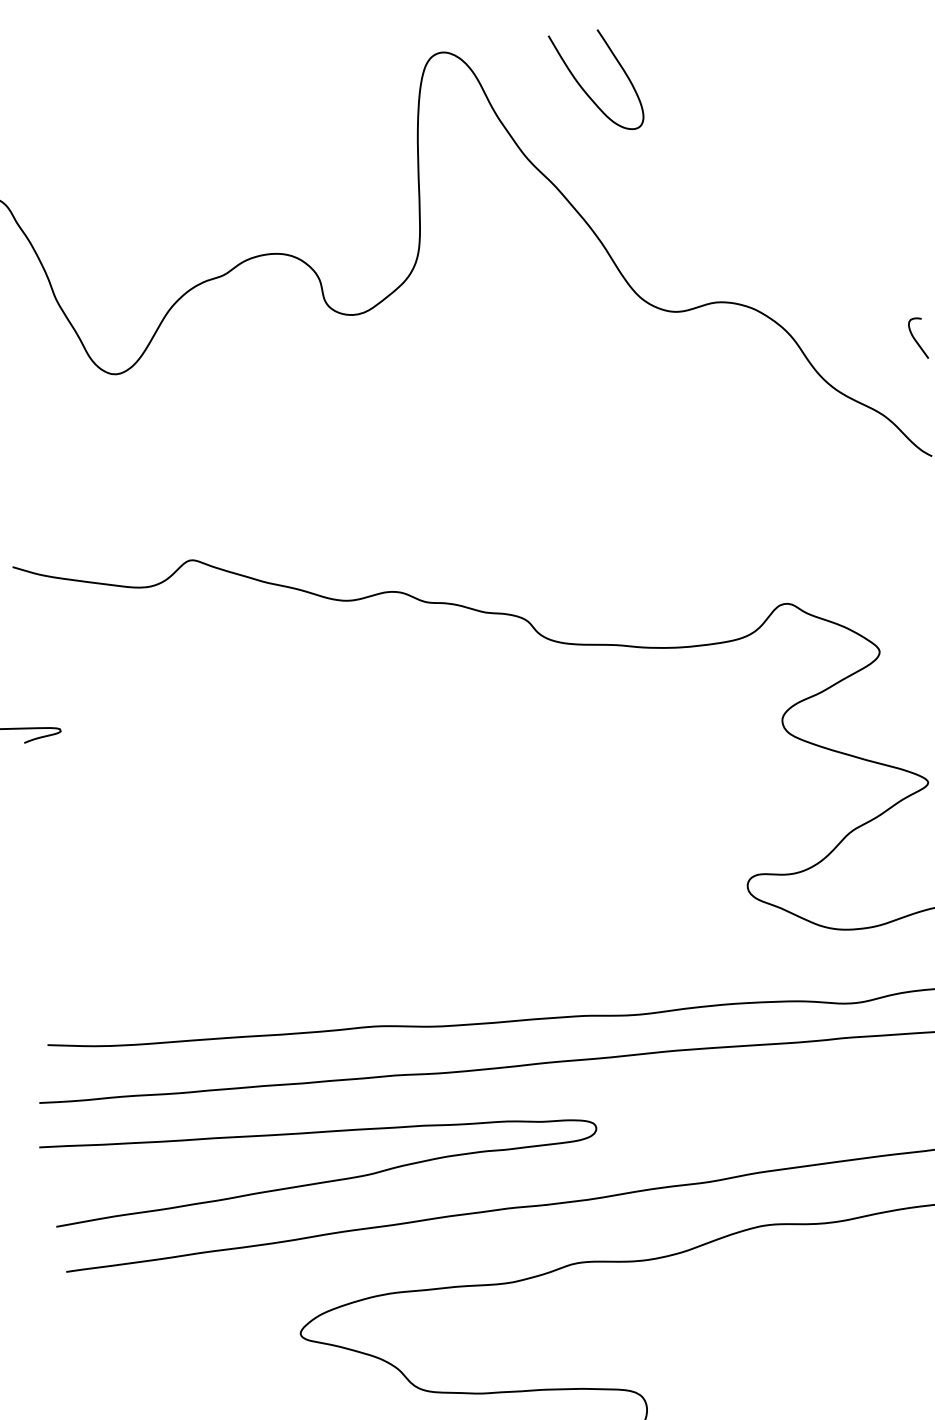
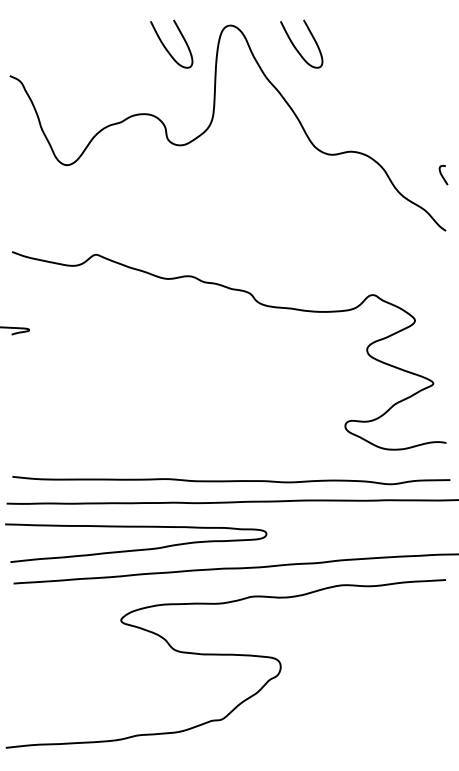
curve: (309, 108) -> (166, 47), added

